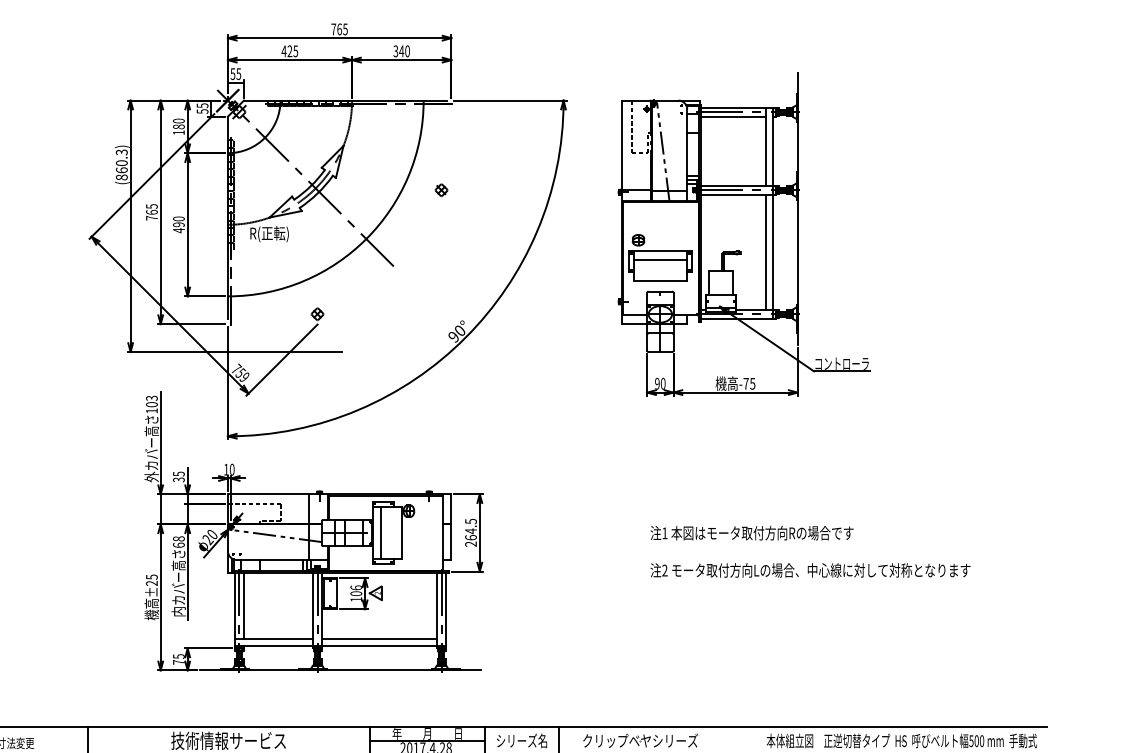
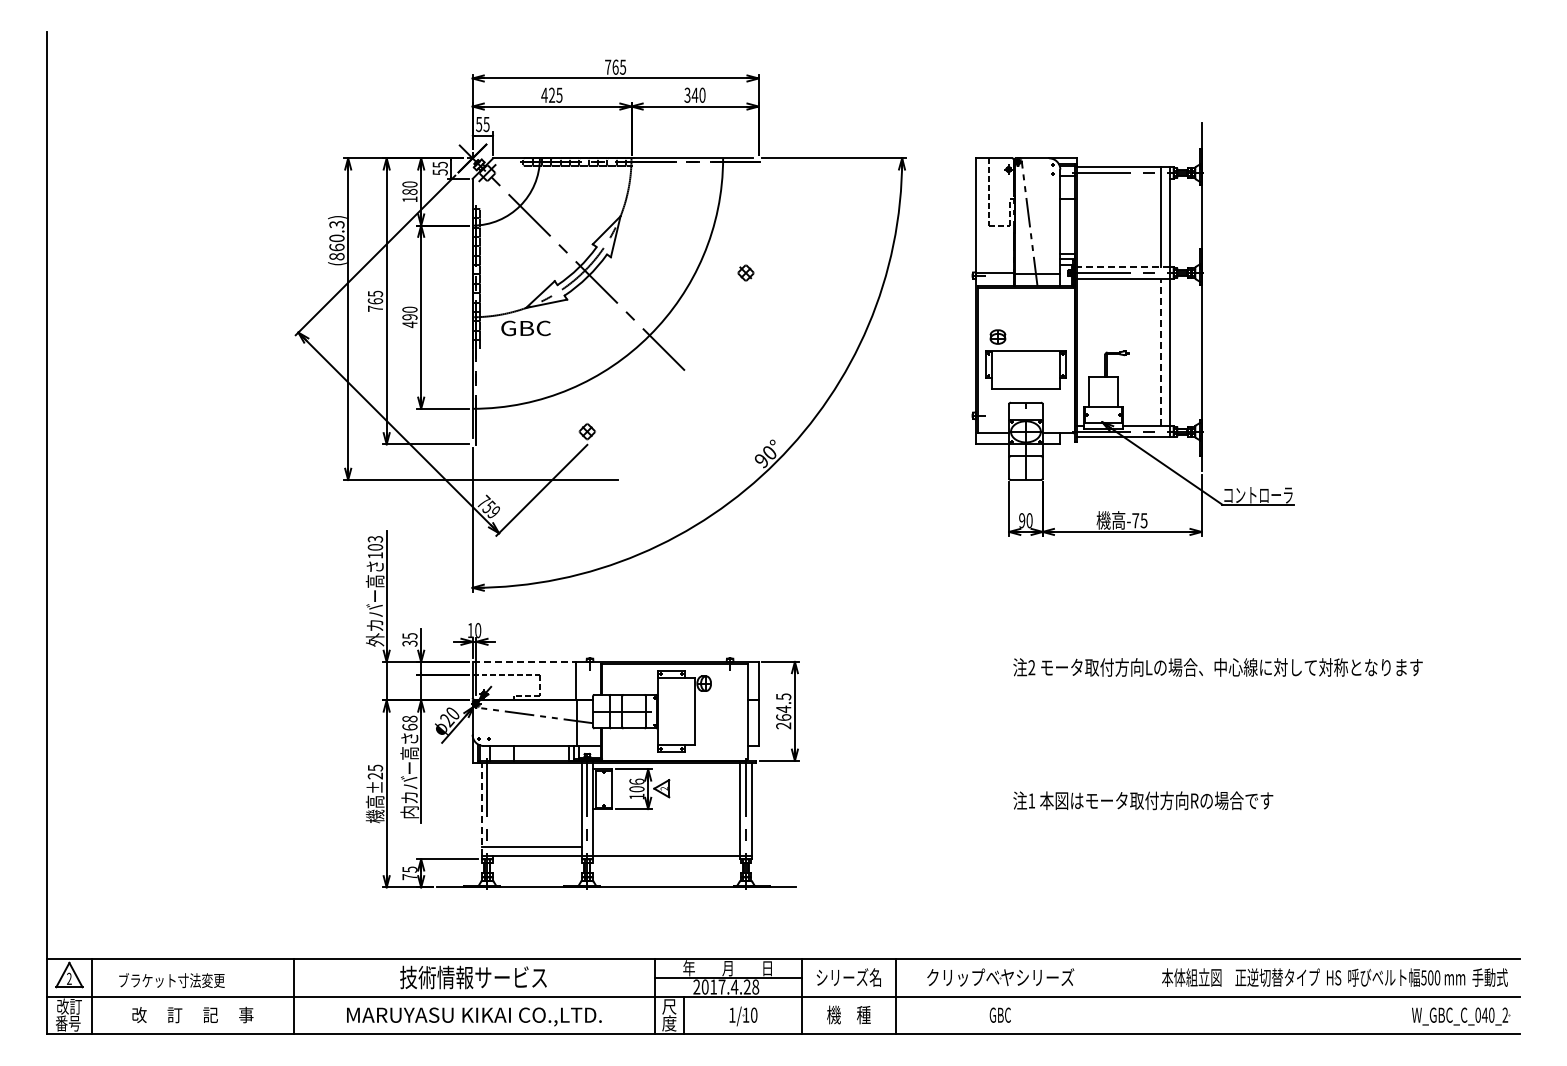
line: (732, 116) -> (1118, 178), removed
line: (736, 185) -> (1123, 267), solid -> dashed
text: (269, 233) -> (525, 328), R(正転) -> GBC
line: (765, 252) -> (1160, 352), solid -> dashed
line: (660, 260) -> (1025, 362), removed
line: (268, 493) -> (524, 661), solid -> dashed
line: (380, 532) -> (668, 711), removed
text: (752, 532) -> (1143, 800), moved
text: (810, 570) -> (1217, 667), moved
line: (244, 605) -> (493, 804), removed
line: (234, 609) -> (481, 809), solid -> dashed
line: (379, 638) -> (666, 846), removed

